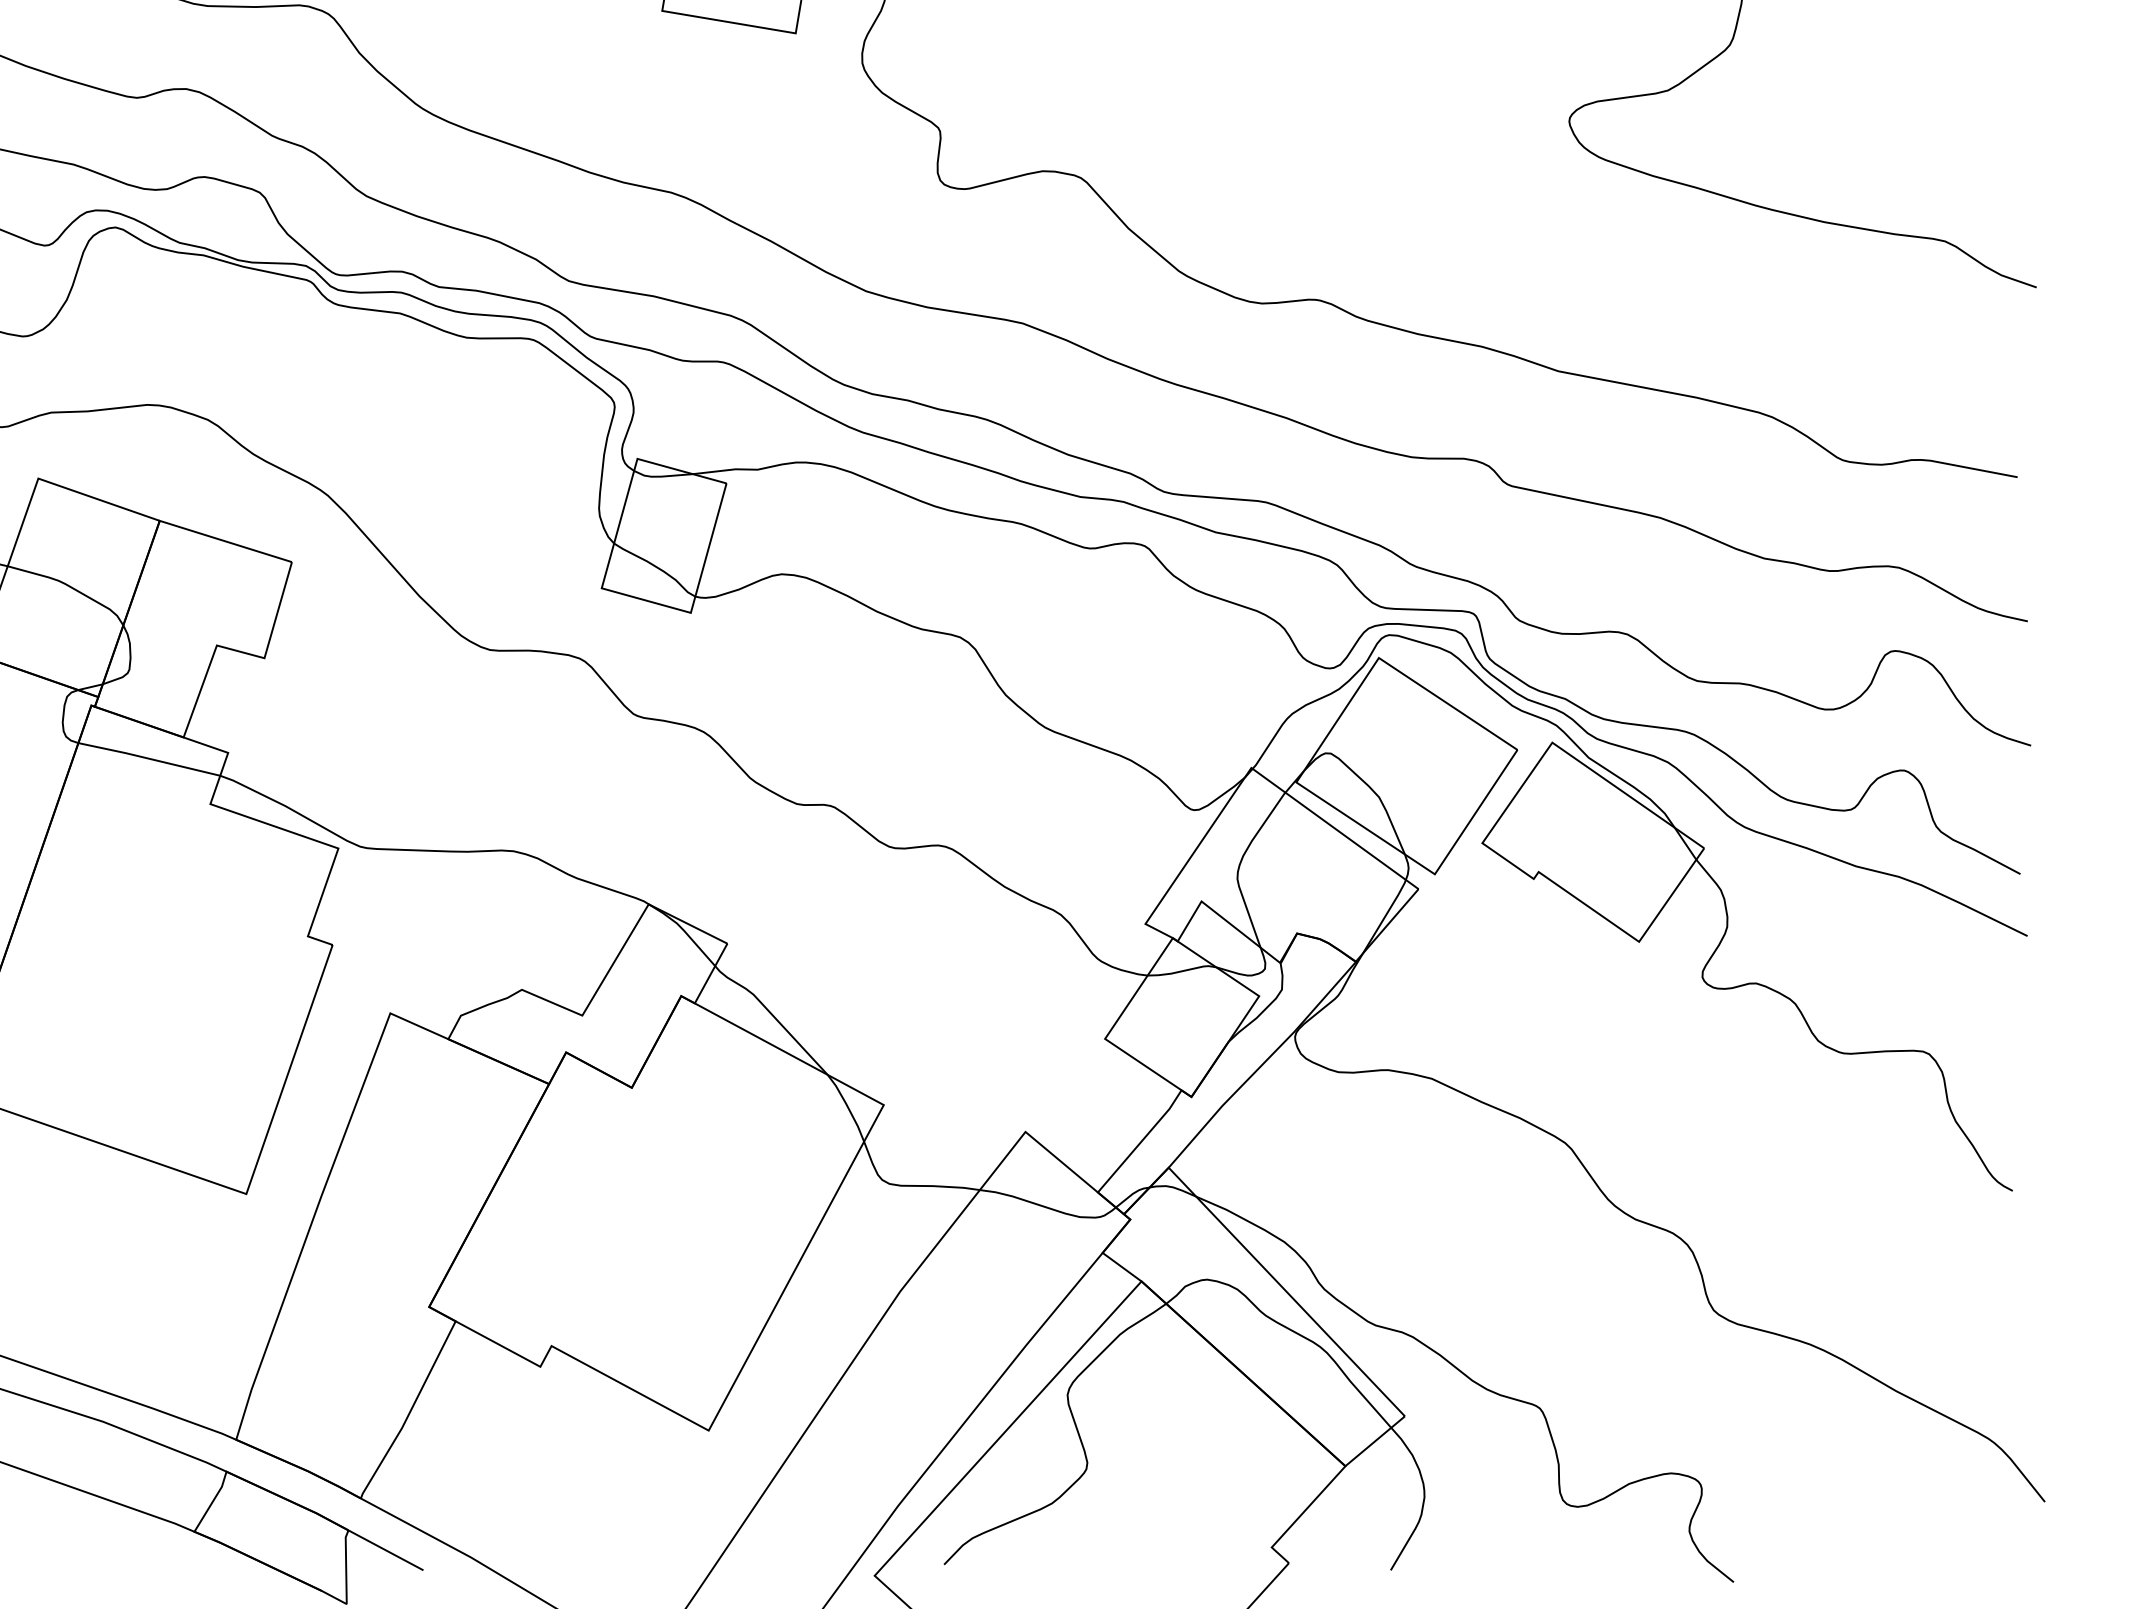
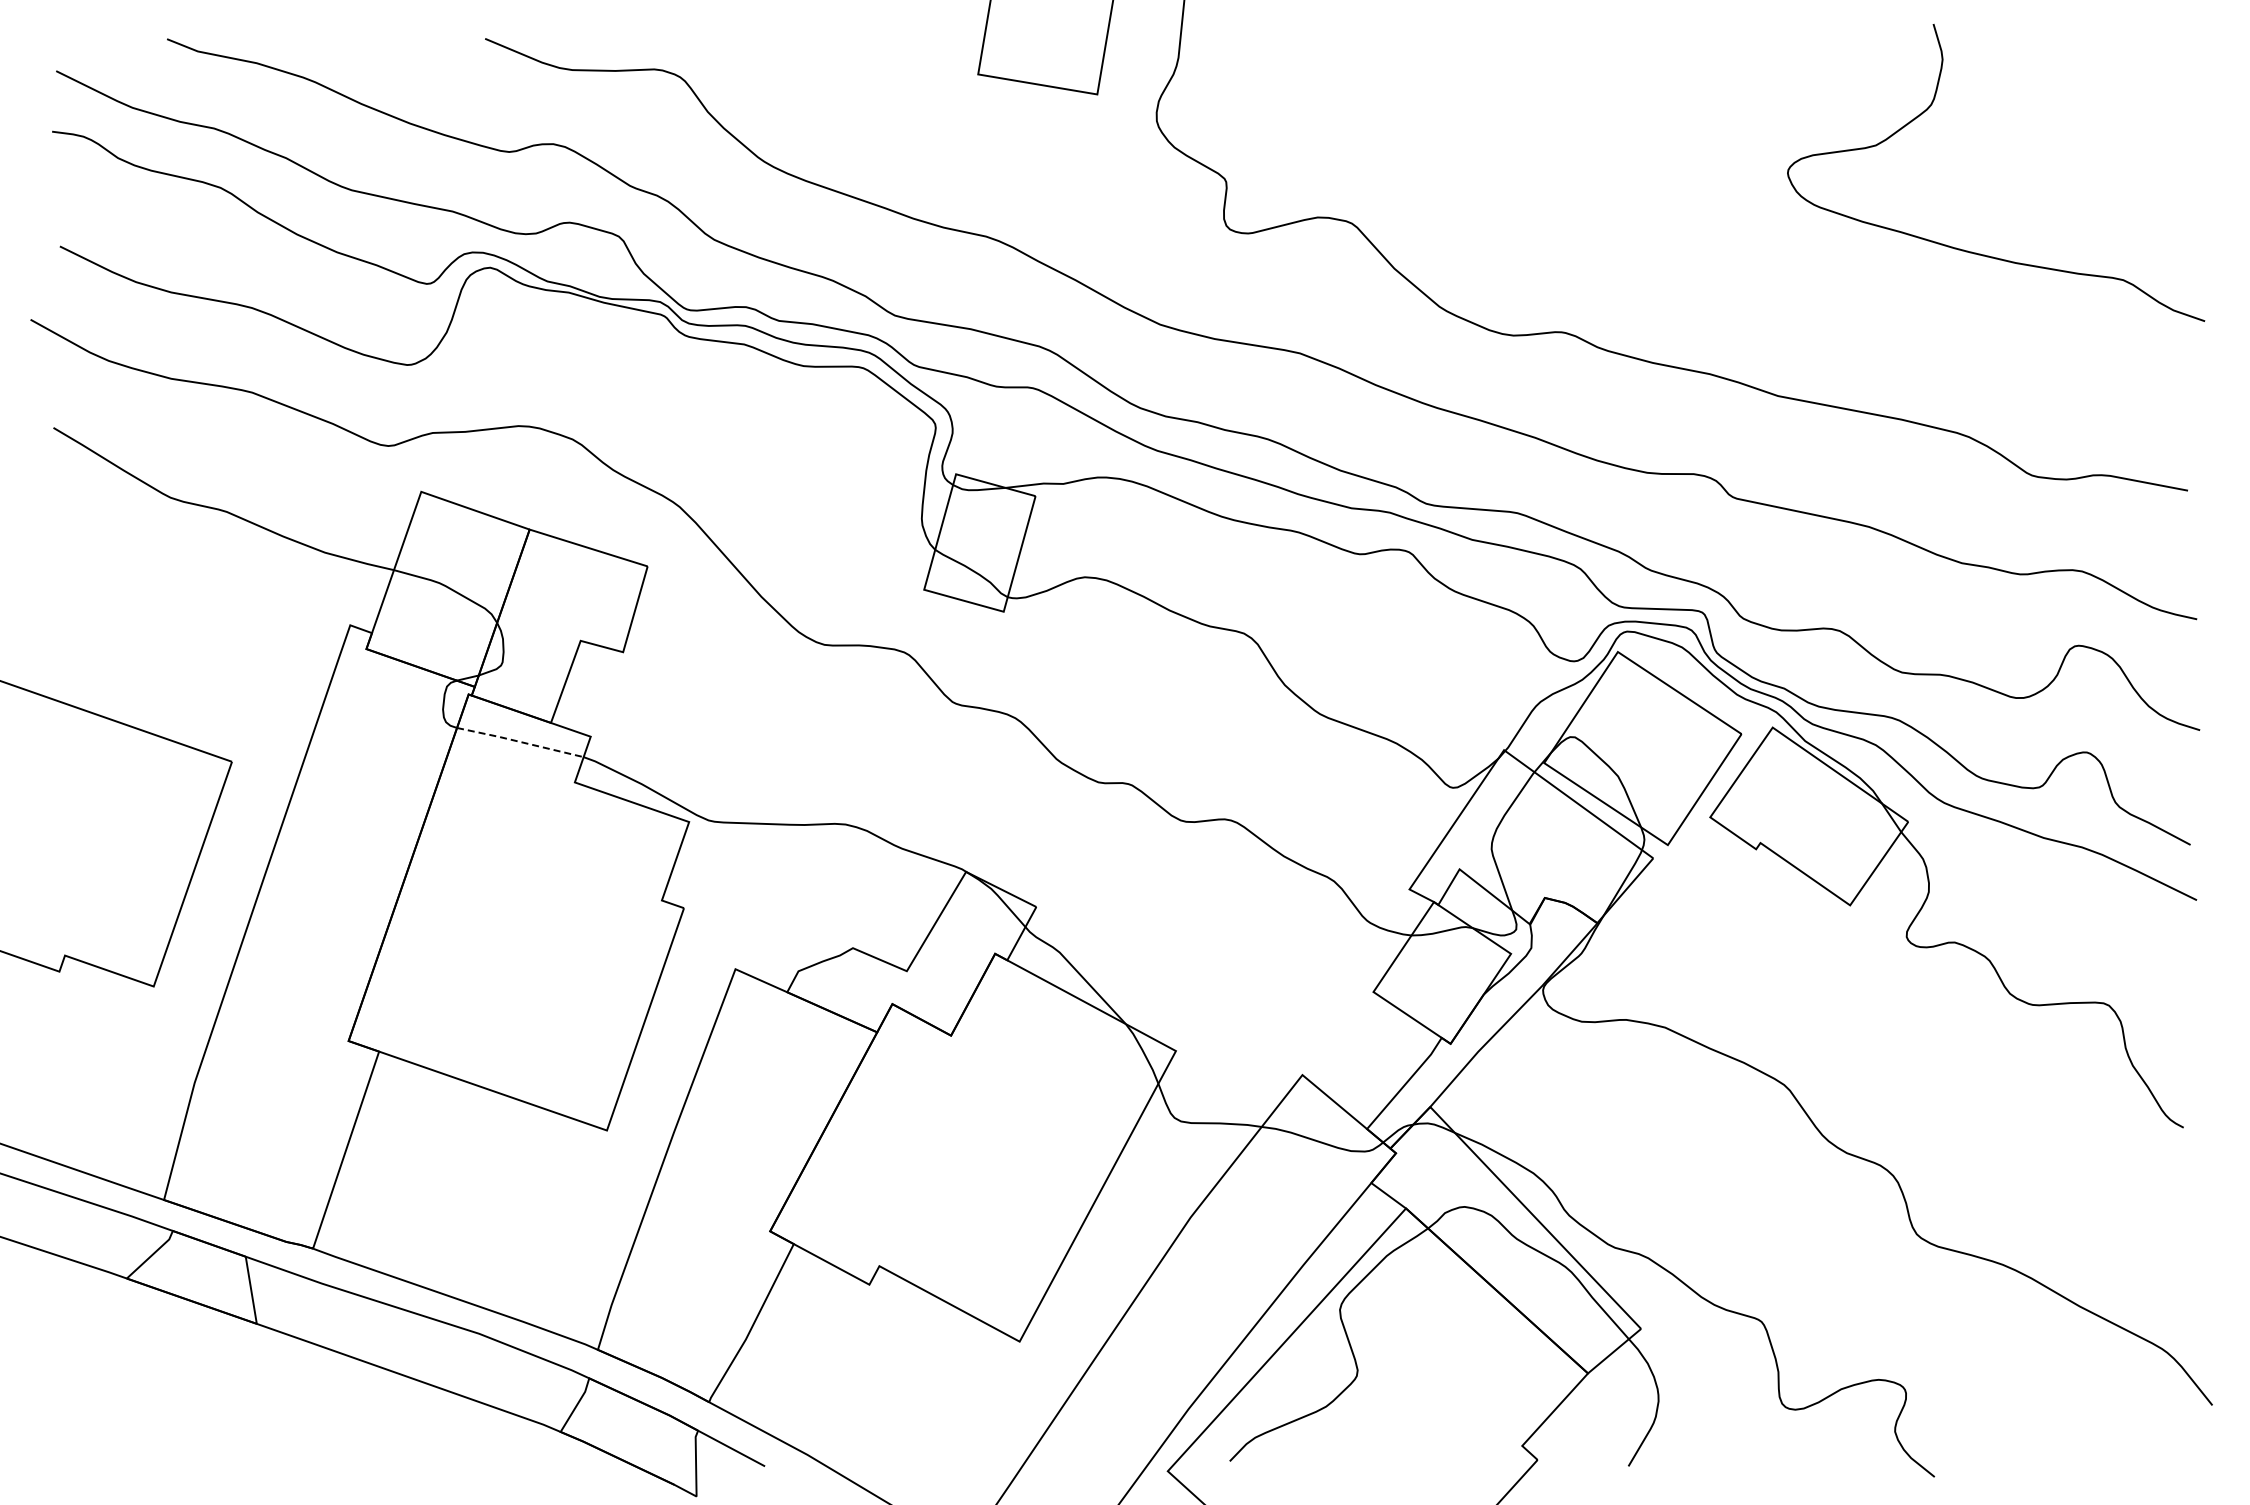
line: (148, 758) -> (519, 741), solid -> dashed

